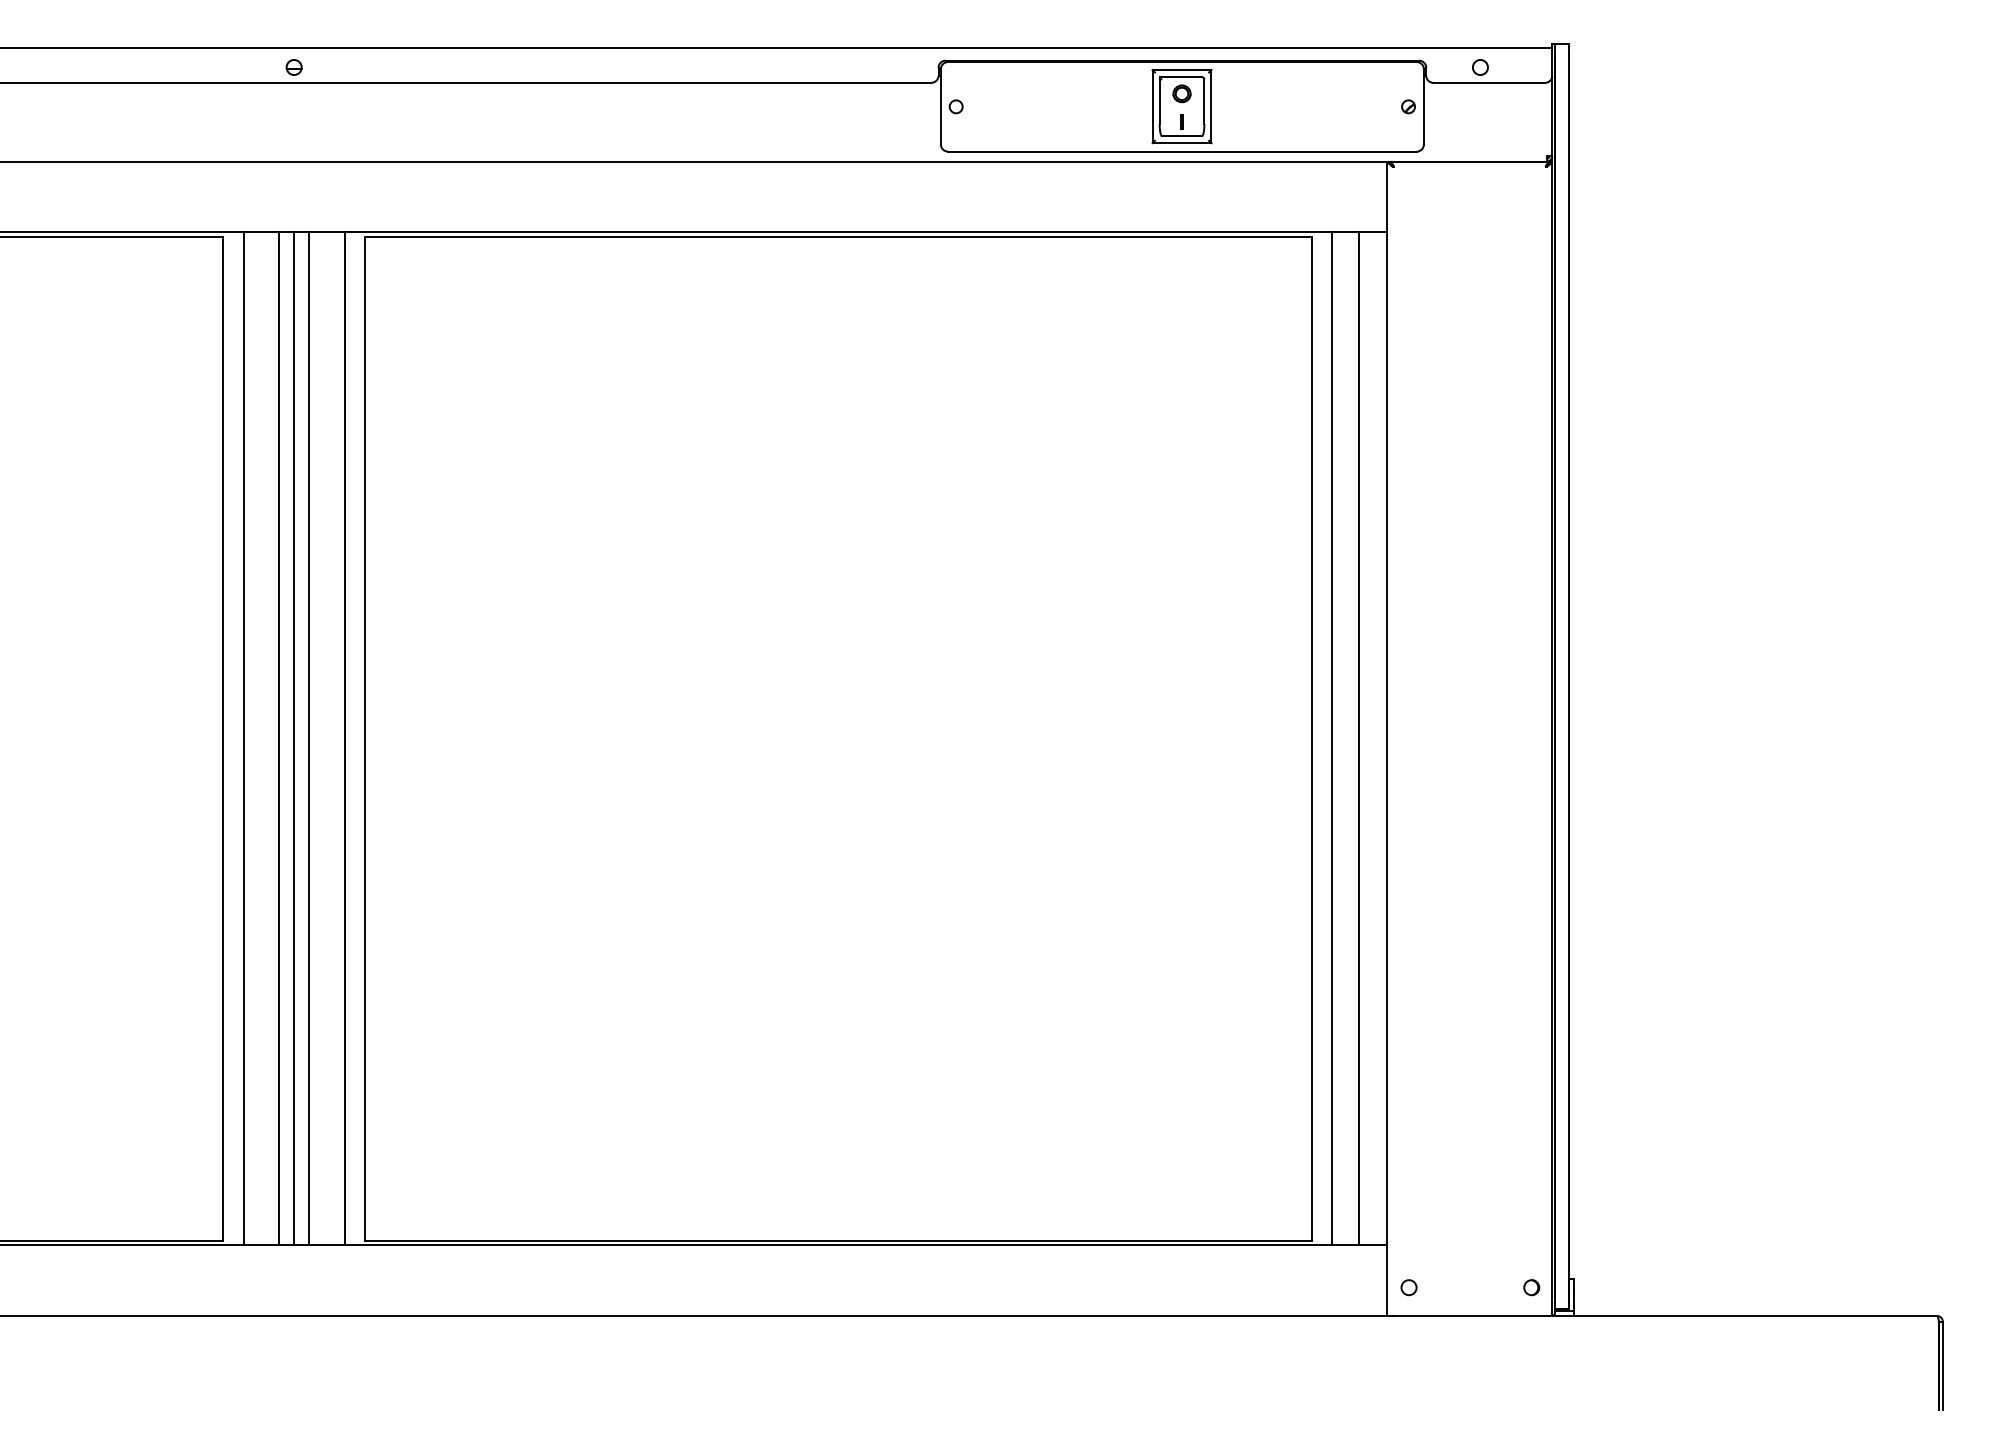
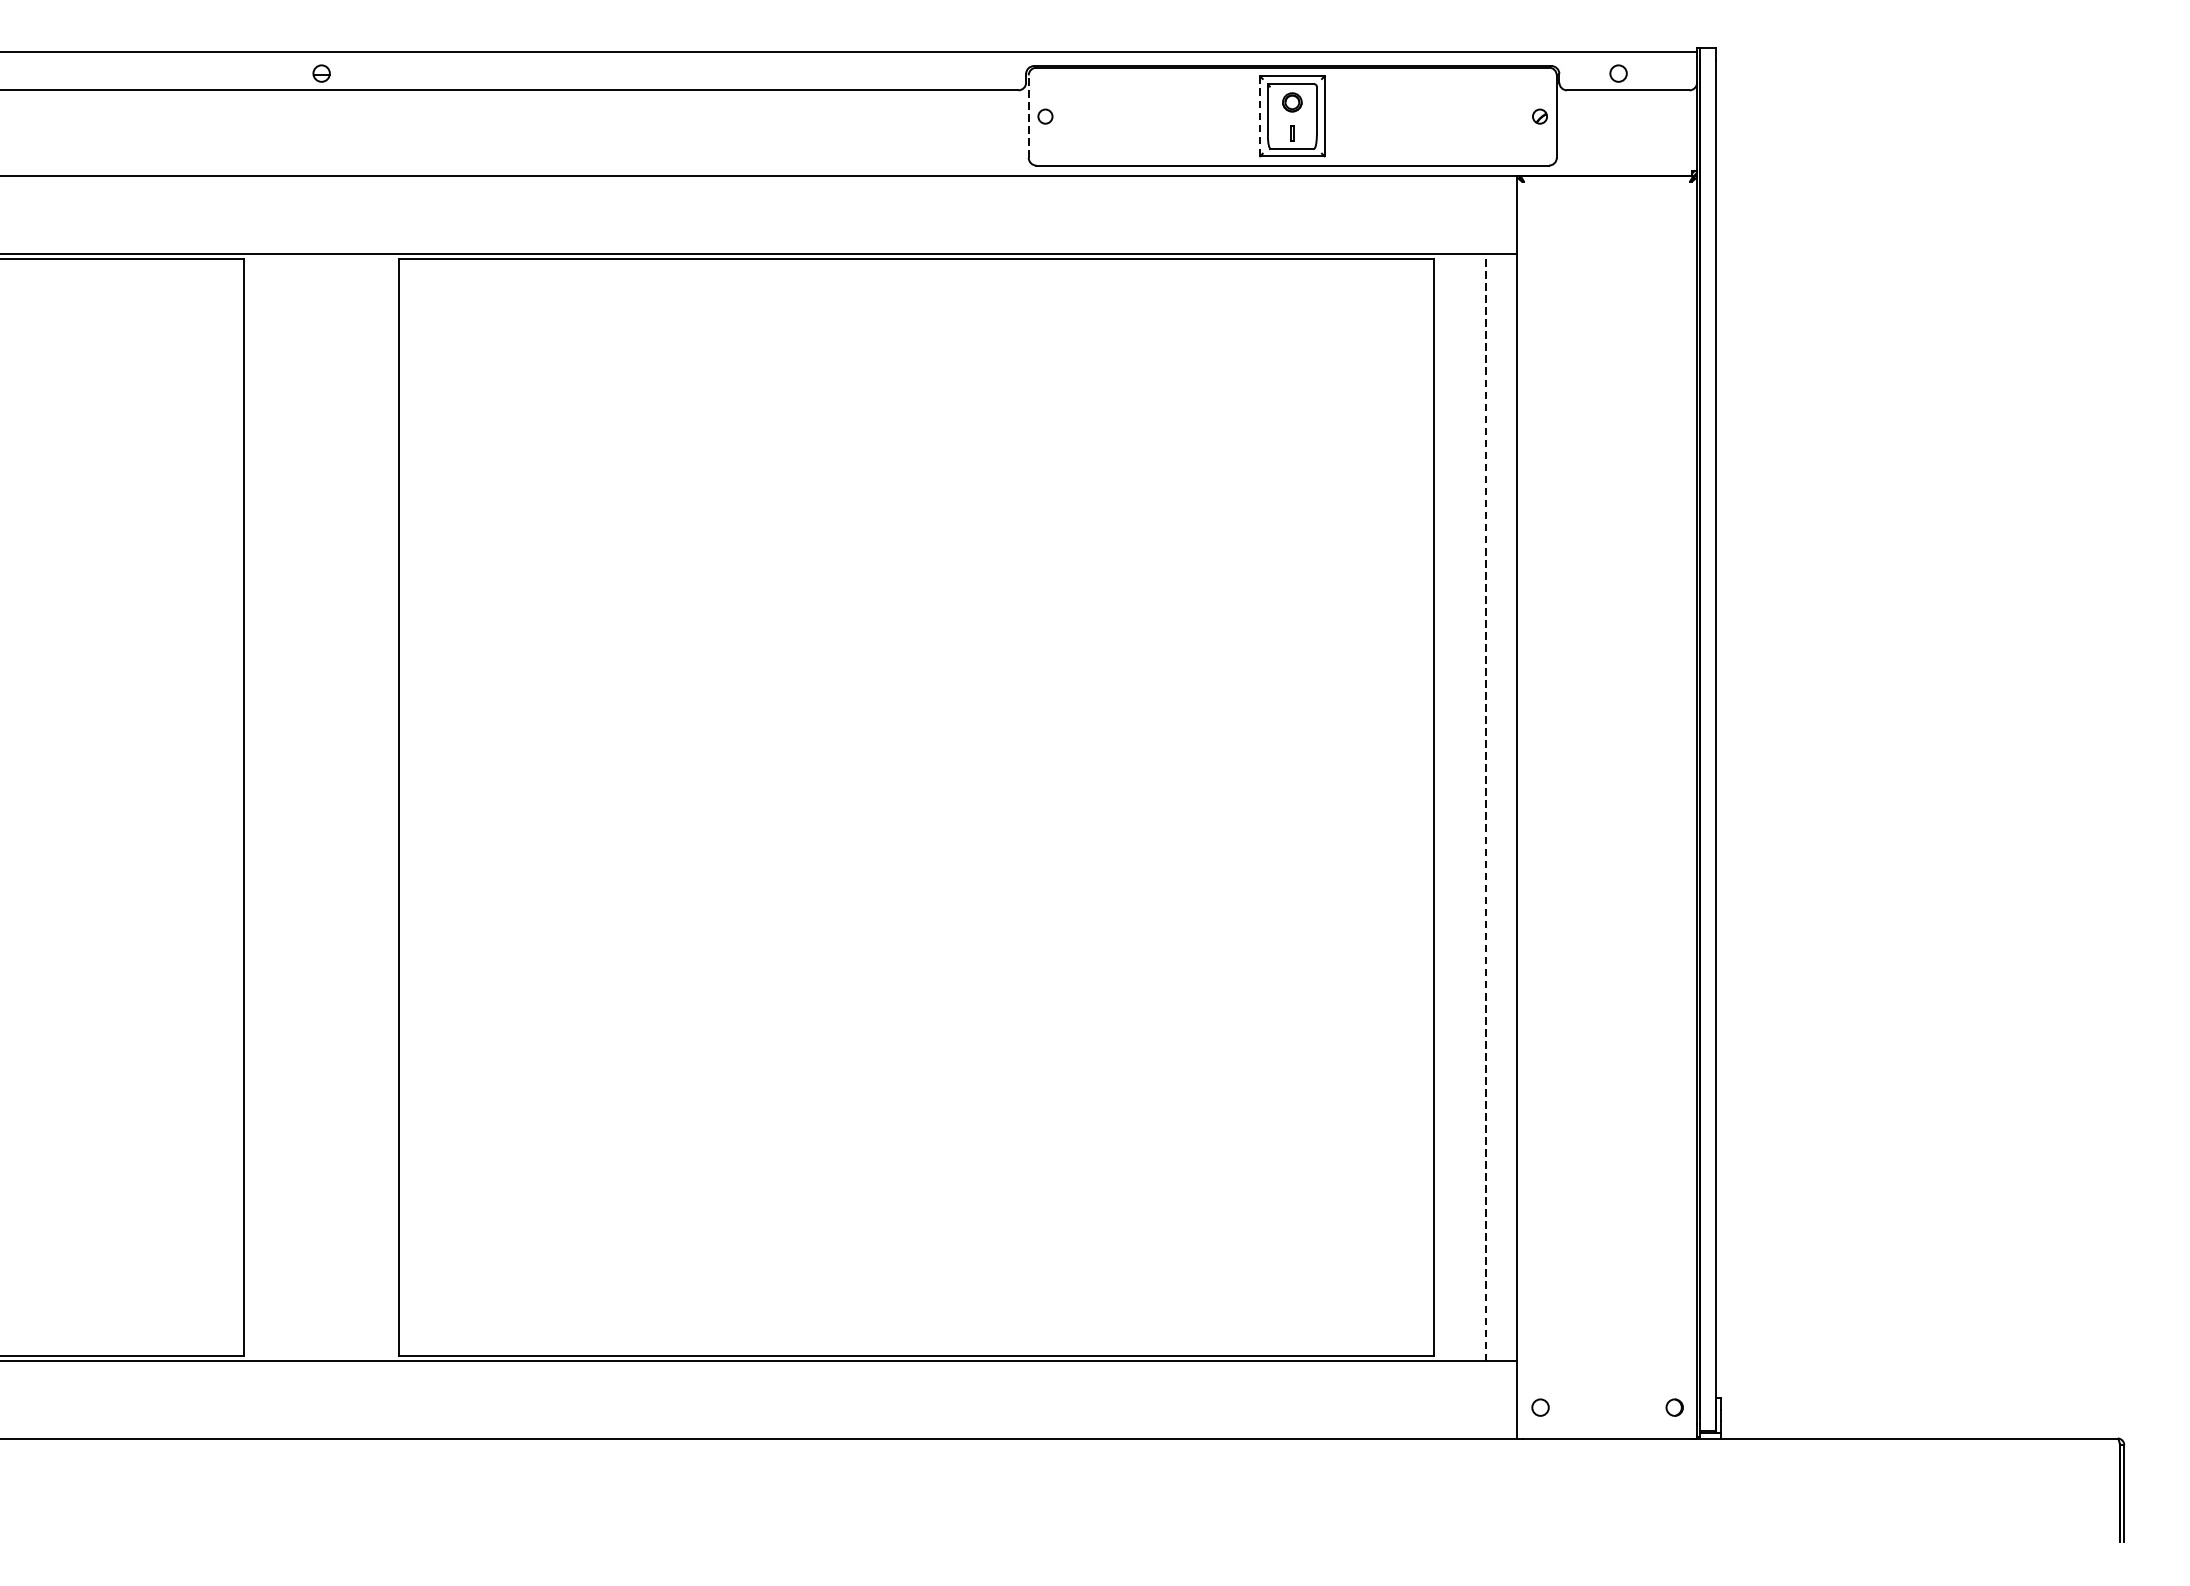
line: (940, 106) -> (1028, 116), solid -> dashed
line: (1152, 106) -> (1260, 116), solid -> dashed
line: (243, 738) -> (266, 807), removed
line: (278, 738) -> (304, 807), removed
line: (294, 738) -> (322, 807), removed
line: (309, 738) -> (338, 807), removed
line: (344, 738) -> (376, 807), removed
line: (1331, 738) -> (1455, 807), removed
line: (1359, 738) -> (1486, 807), solid -> dashed

